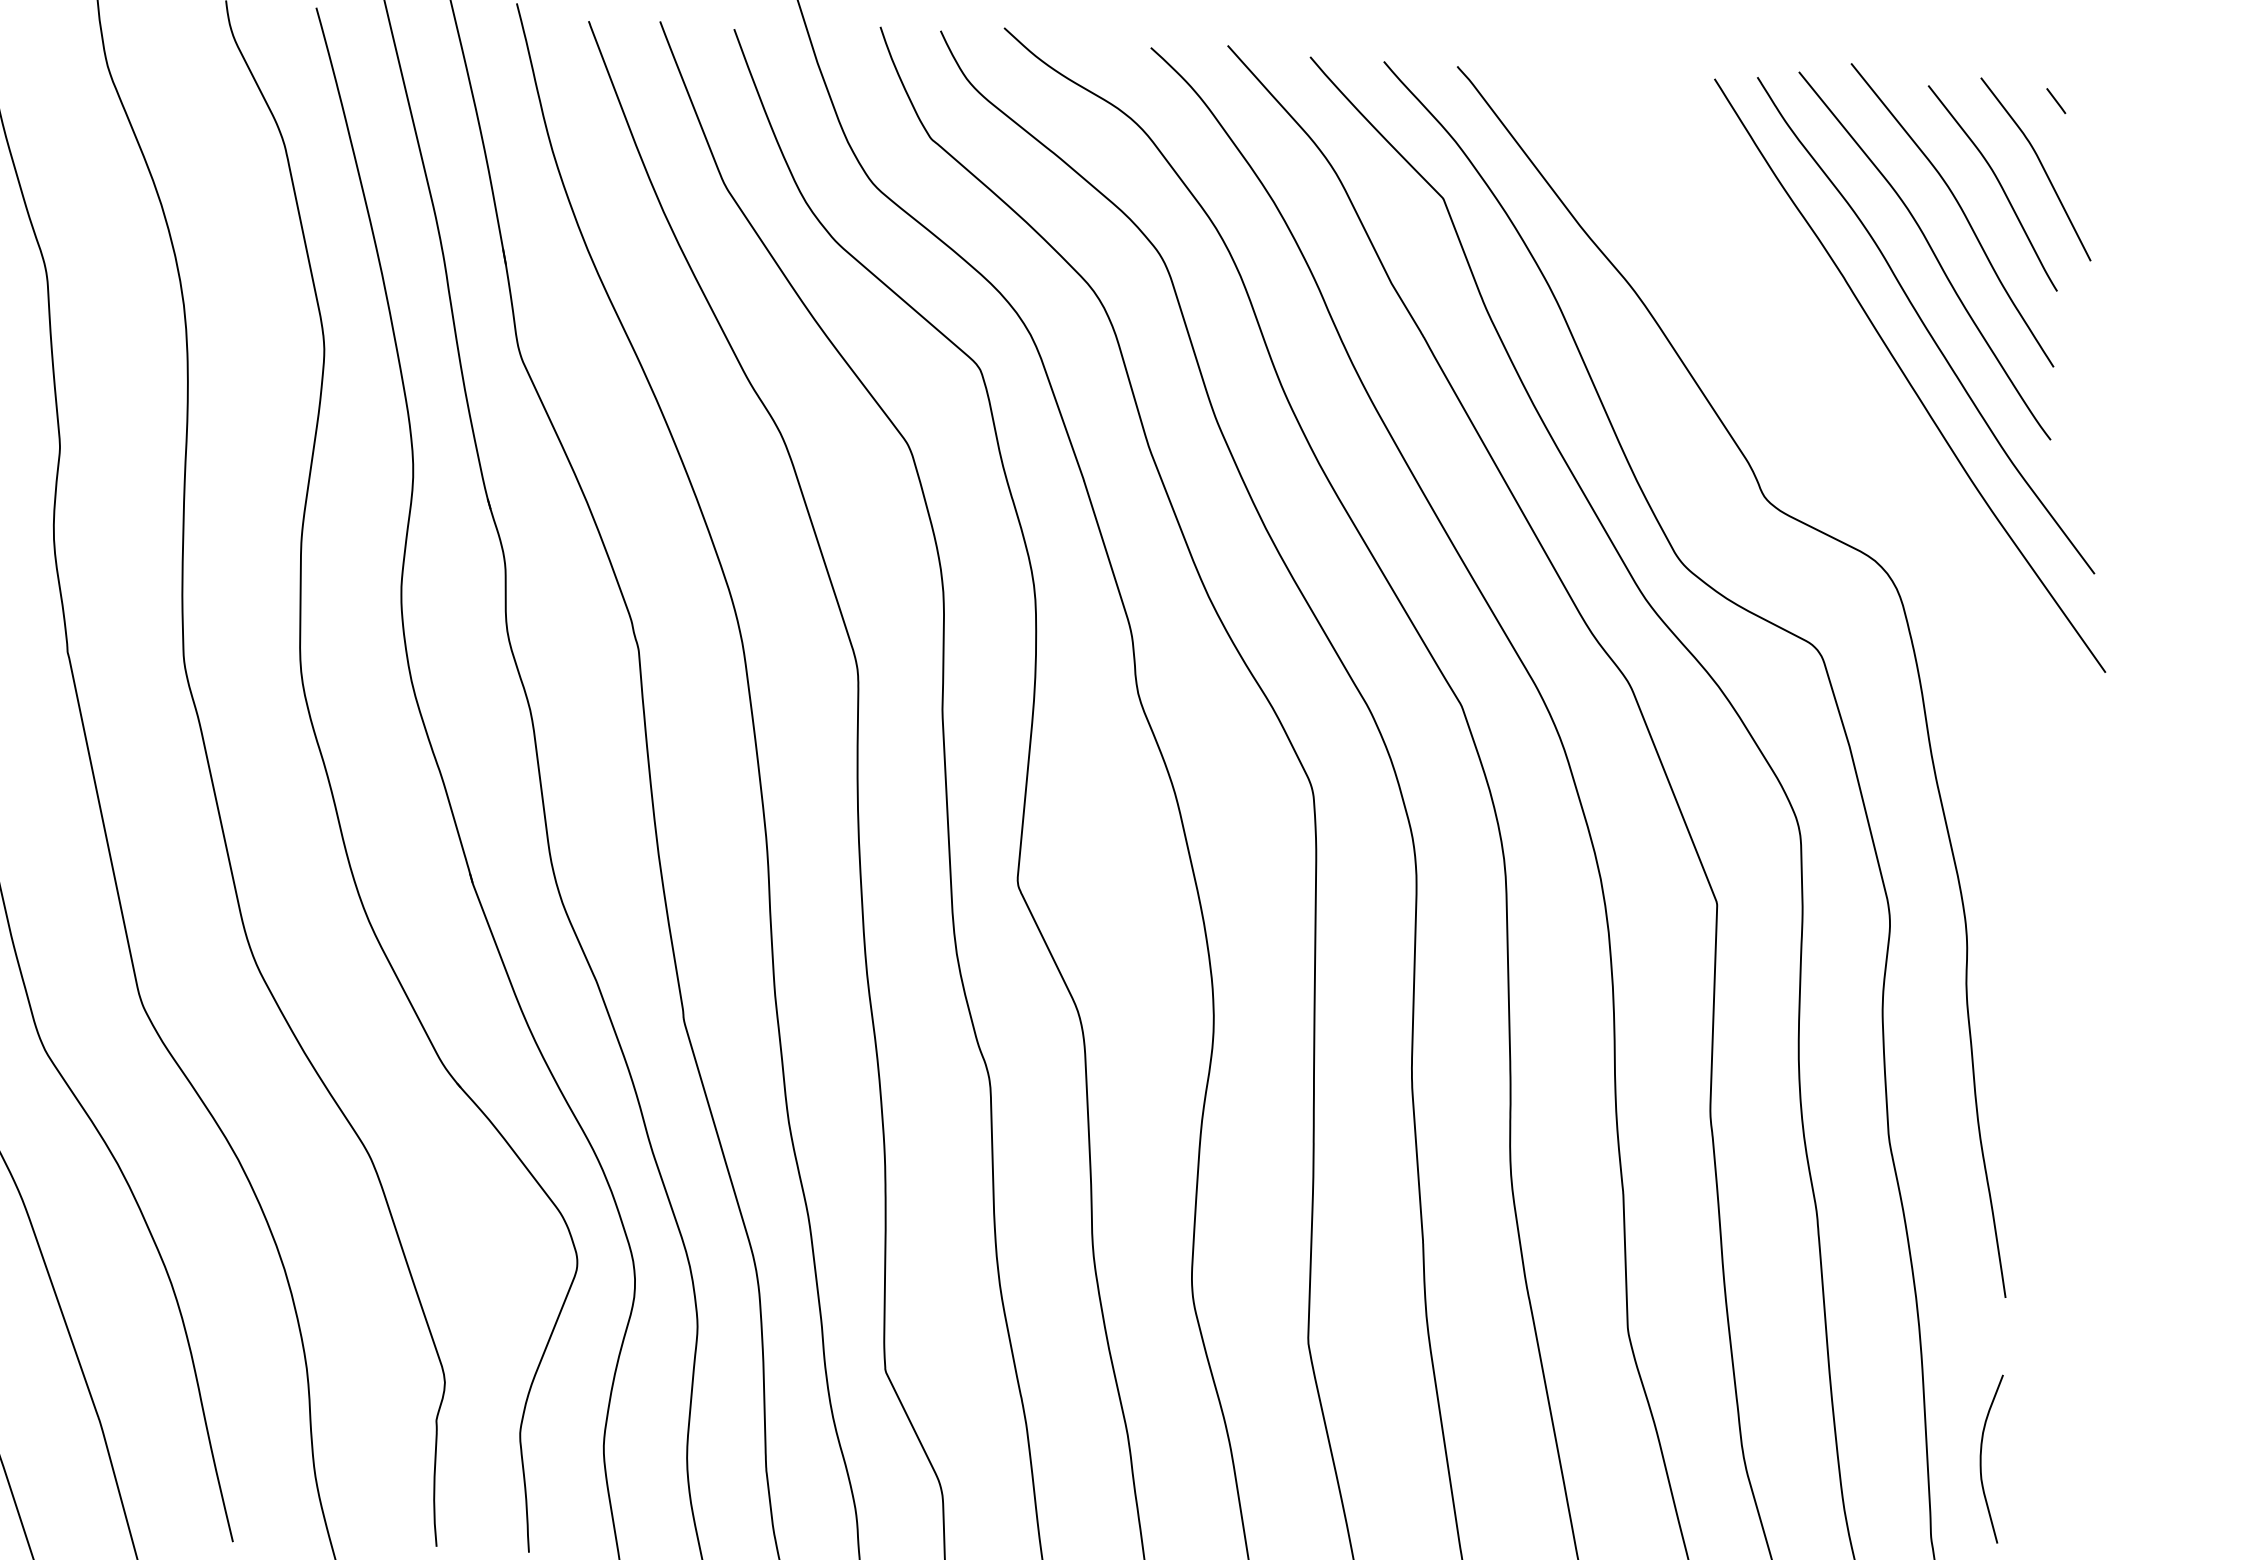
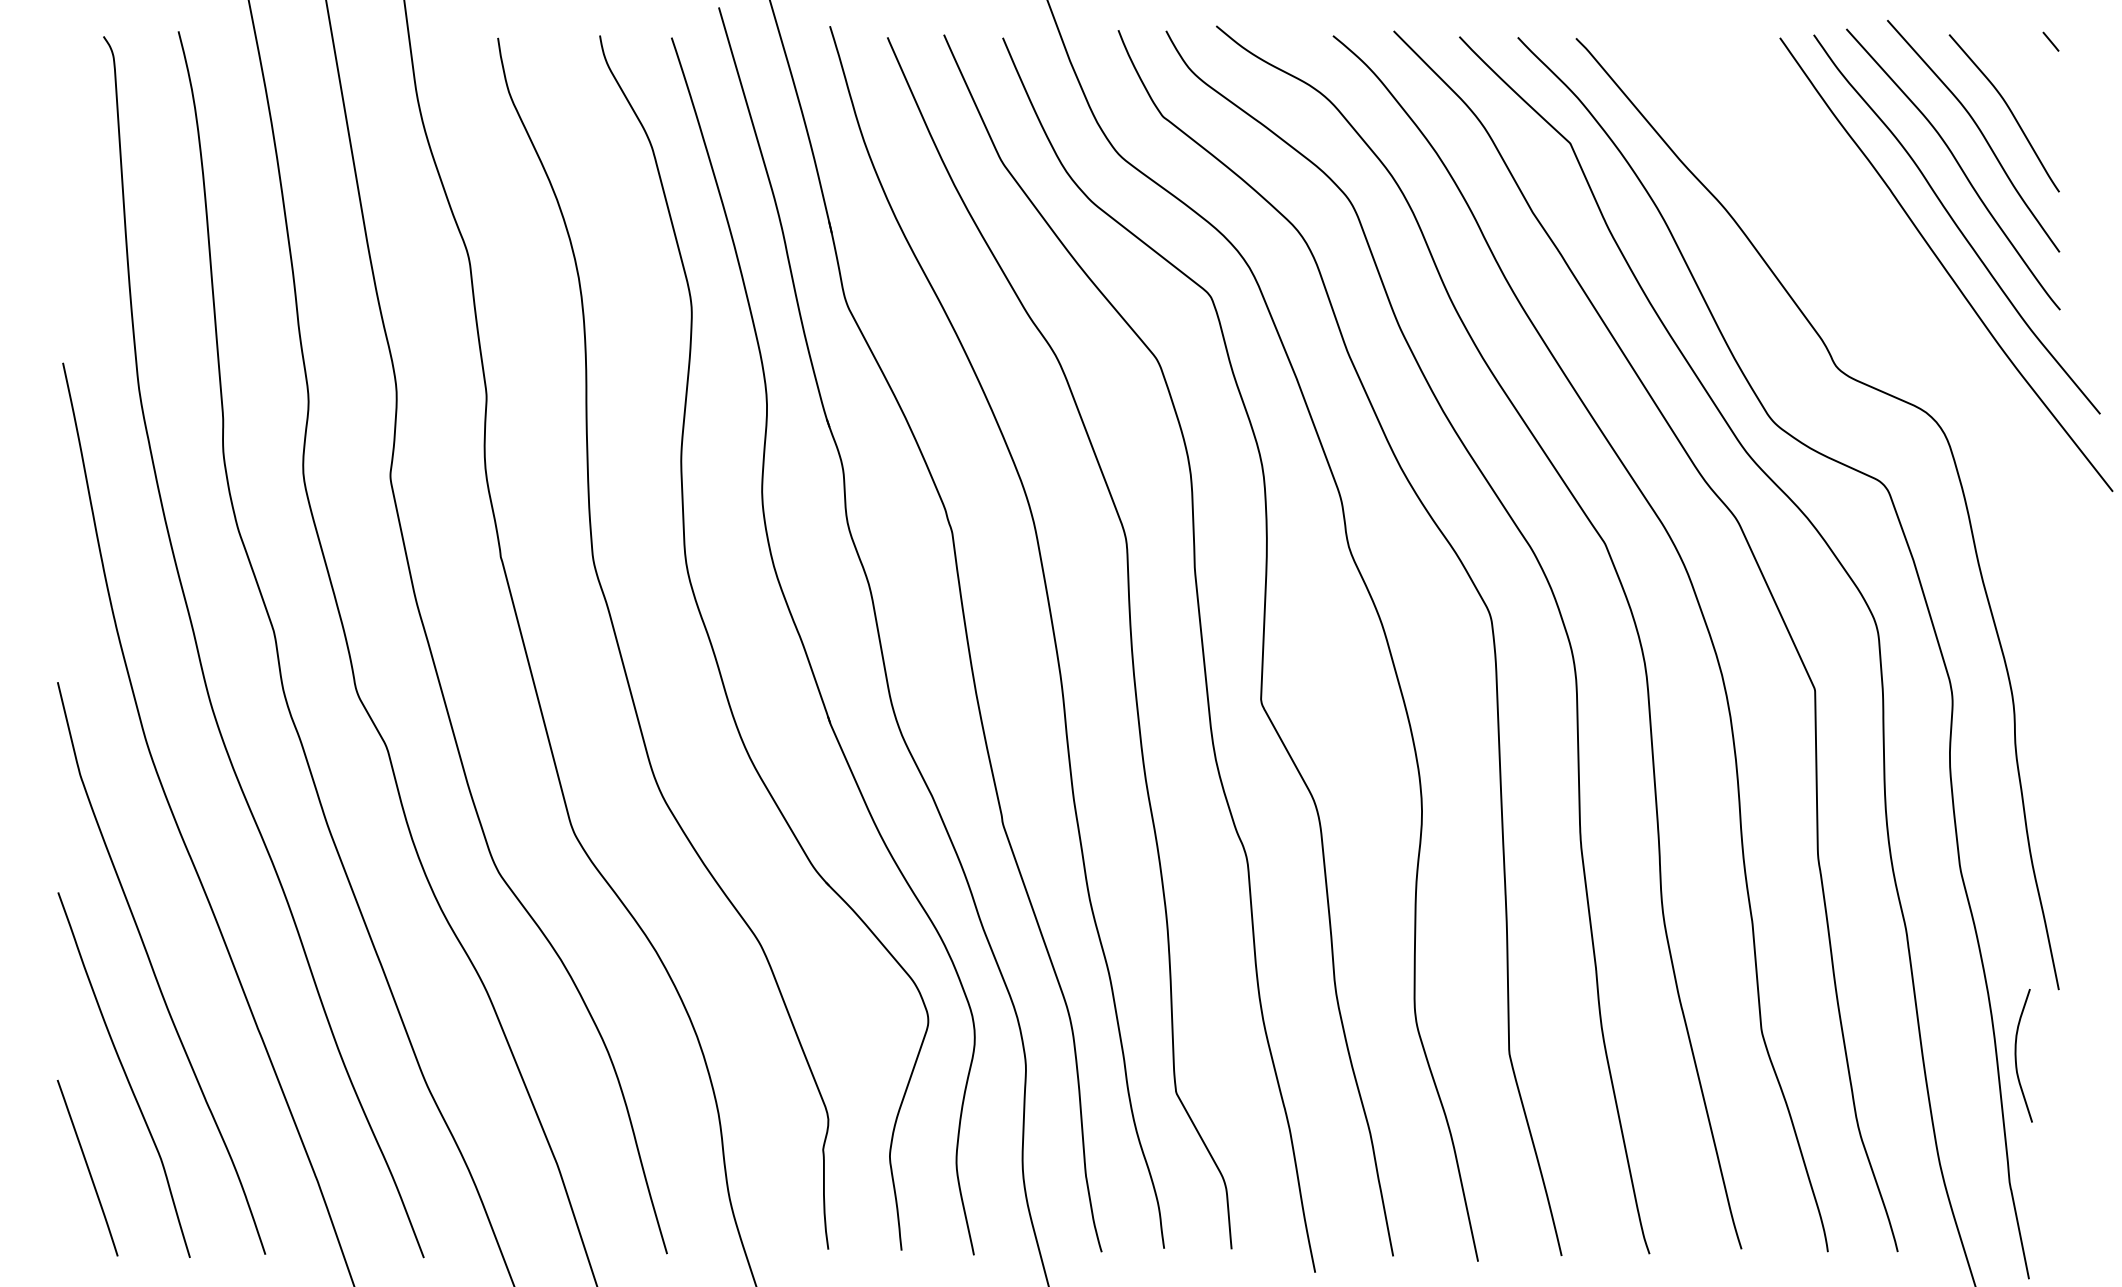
curve: (2039, 164) -> (2040, 92), removed
curve: (1981, 1457) -> (2016, 1055), moved

